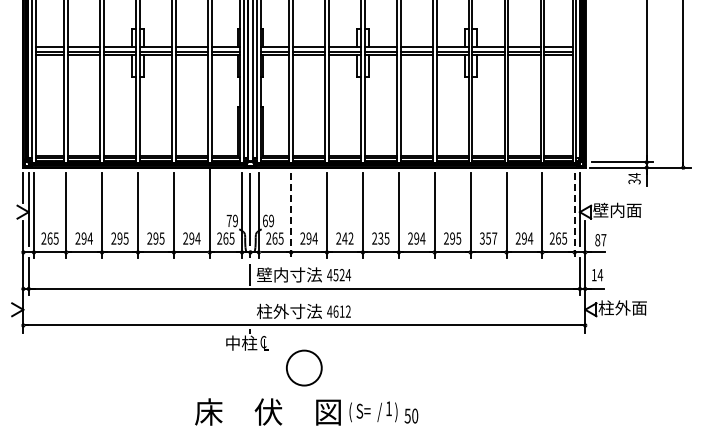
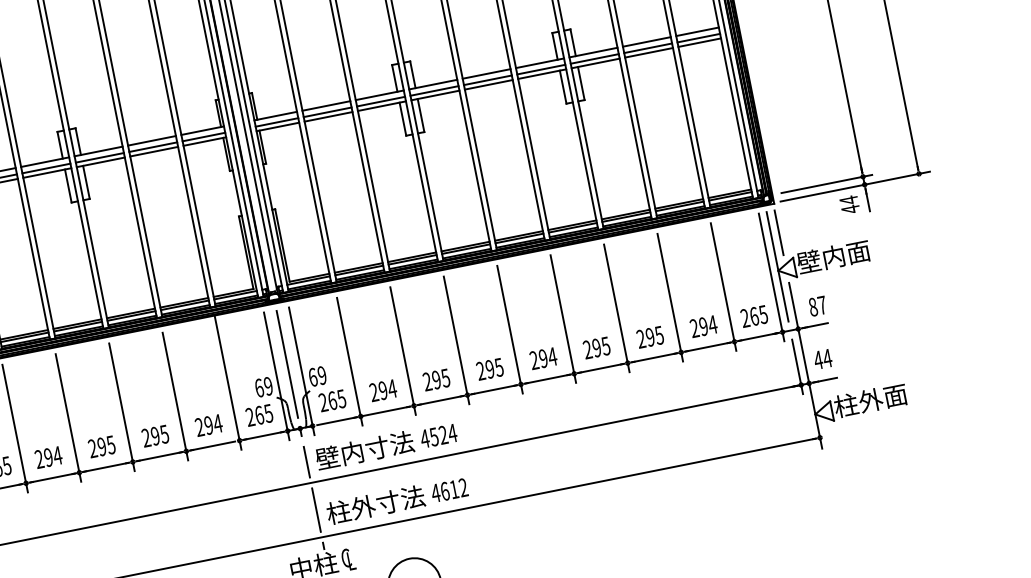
text: (634, 181) -> (850, 208), 34 -> 44
line: (585, 187) -> (779, 232), added
line: (291, 215) -> (350, 361), dashed -> solid
line: (574, 215) -> (771, 277), dashed -> solid
text: (228, 220) -> (258, 387), 79 -> 69
text: (347, 238) -> (440, 379), 242 -> 295
text: (380, 238) -> (489, 369), 235 -> 295
text: (488, 238) -> (650, 337), 357 -> 295
text: (593, 275) -> (817, 360), 14 -> 44
line: (250, 306) -> (316, 509), added

